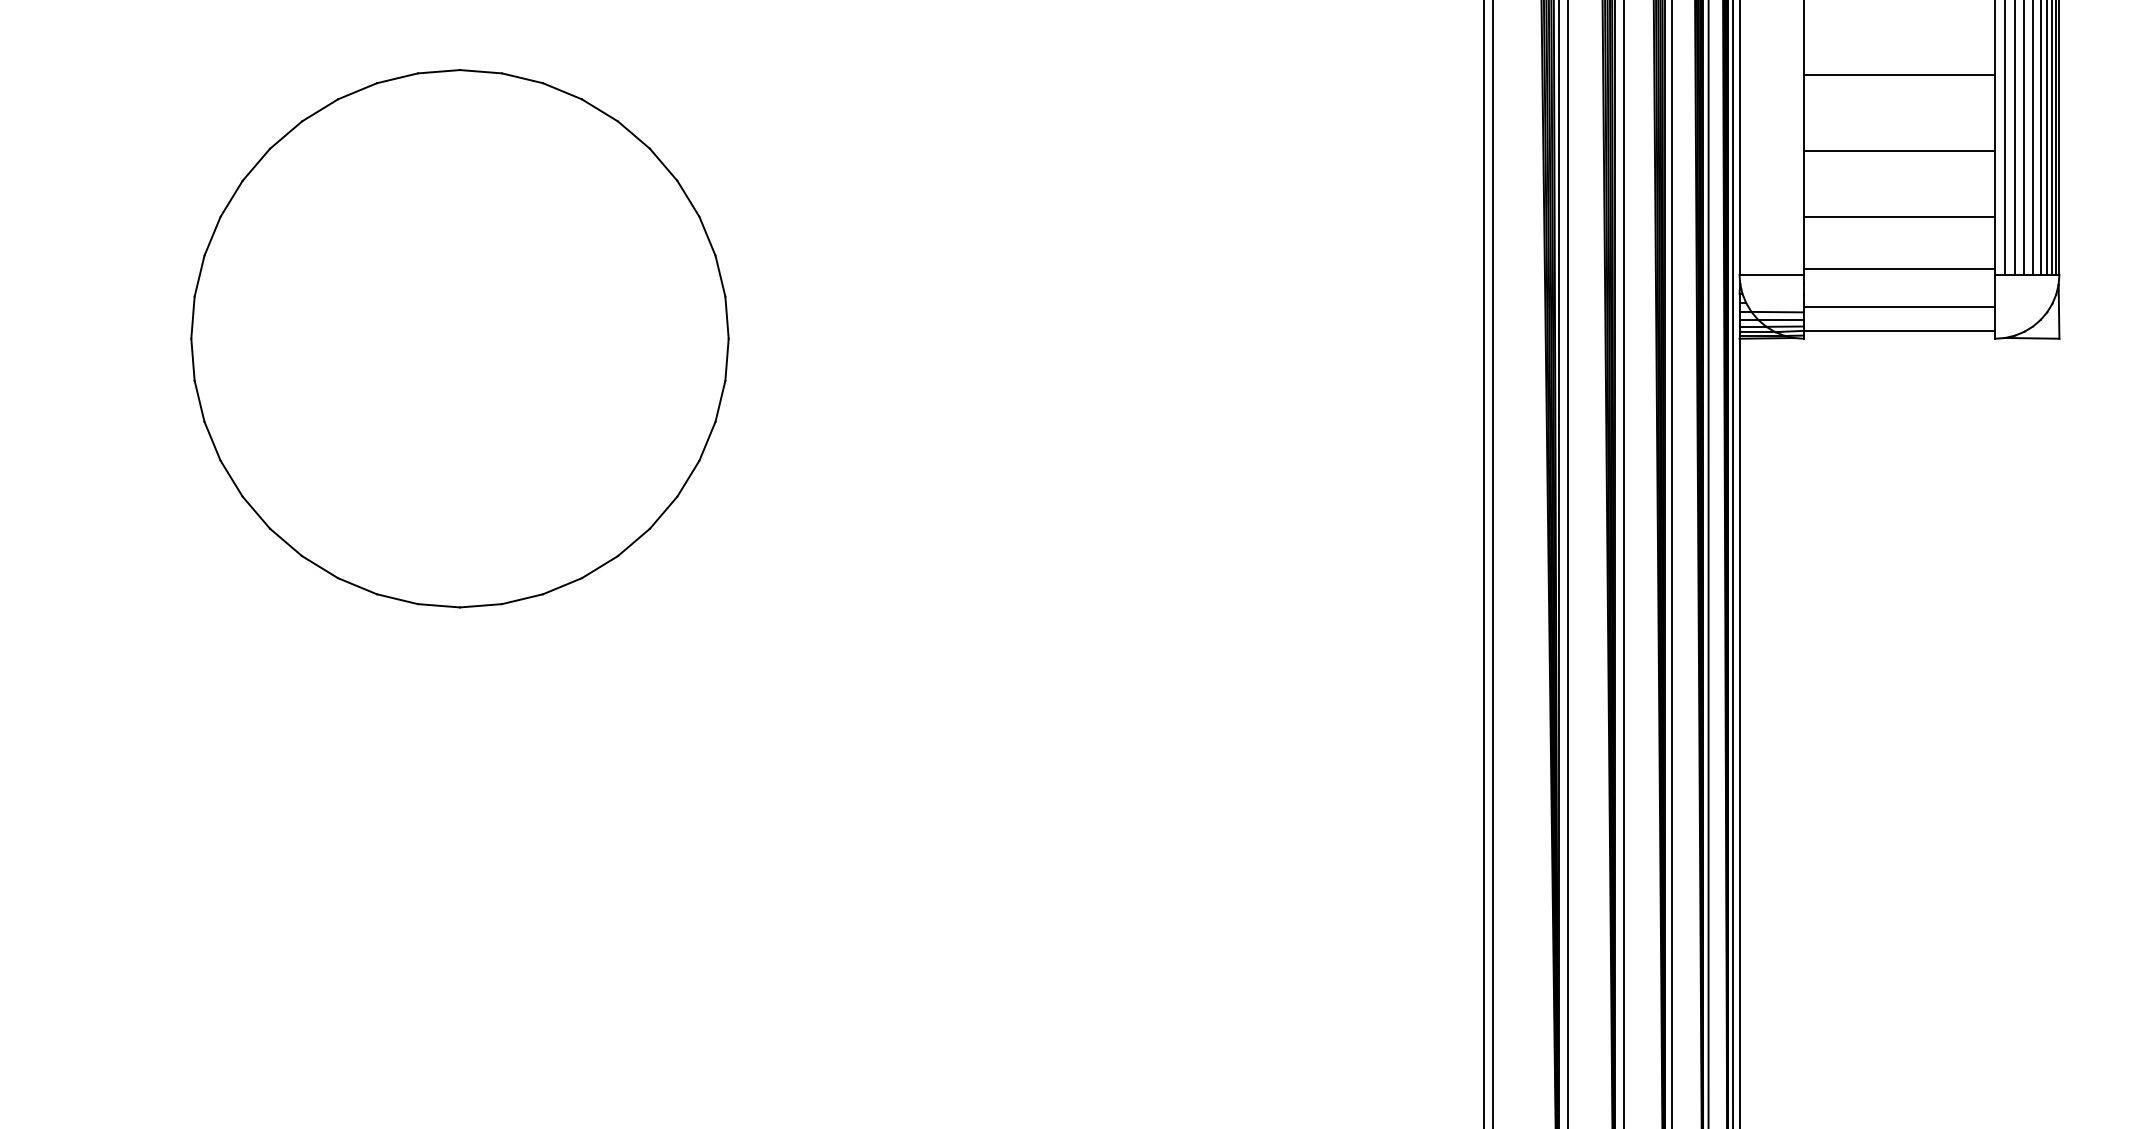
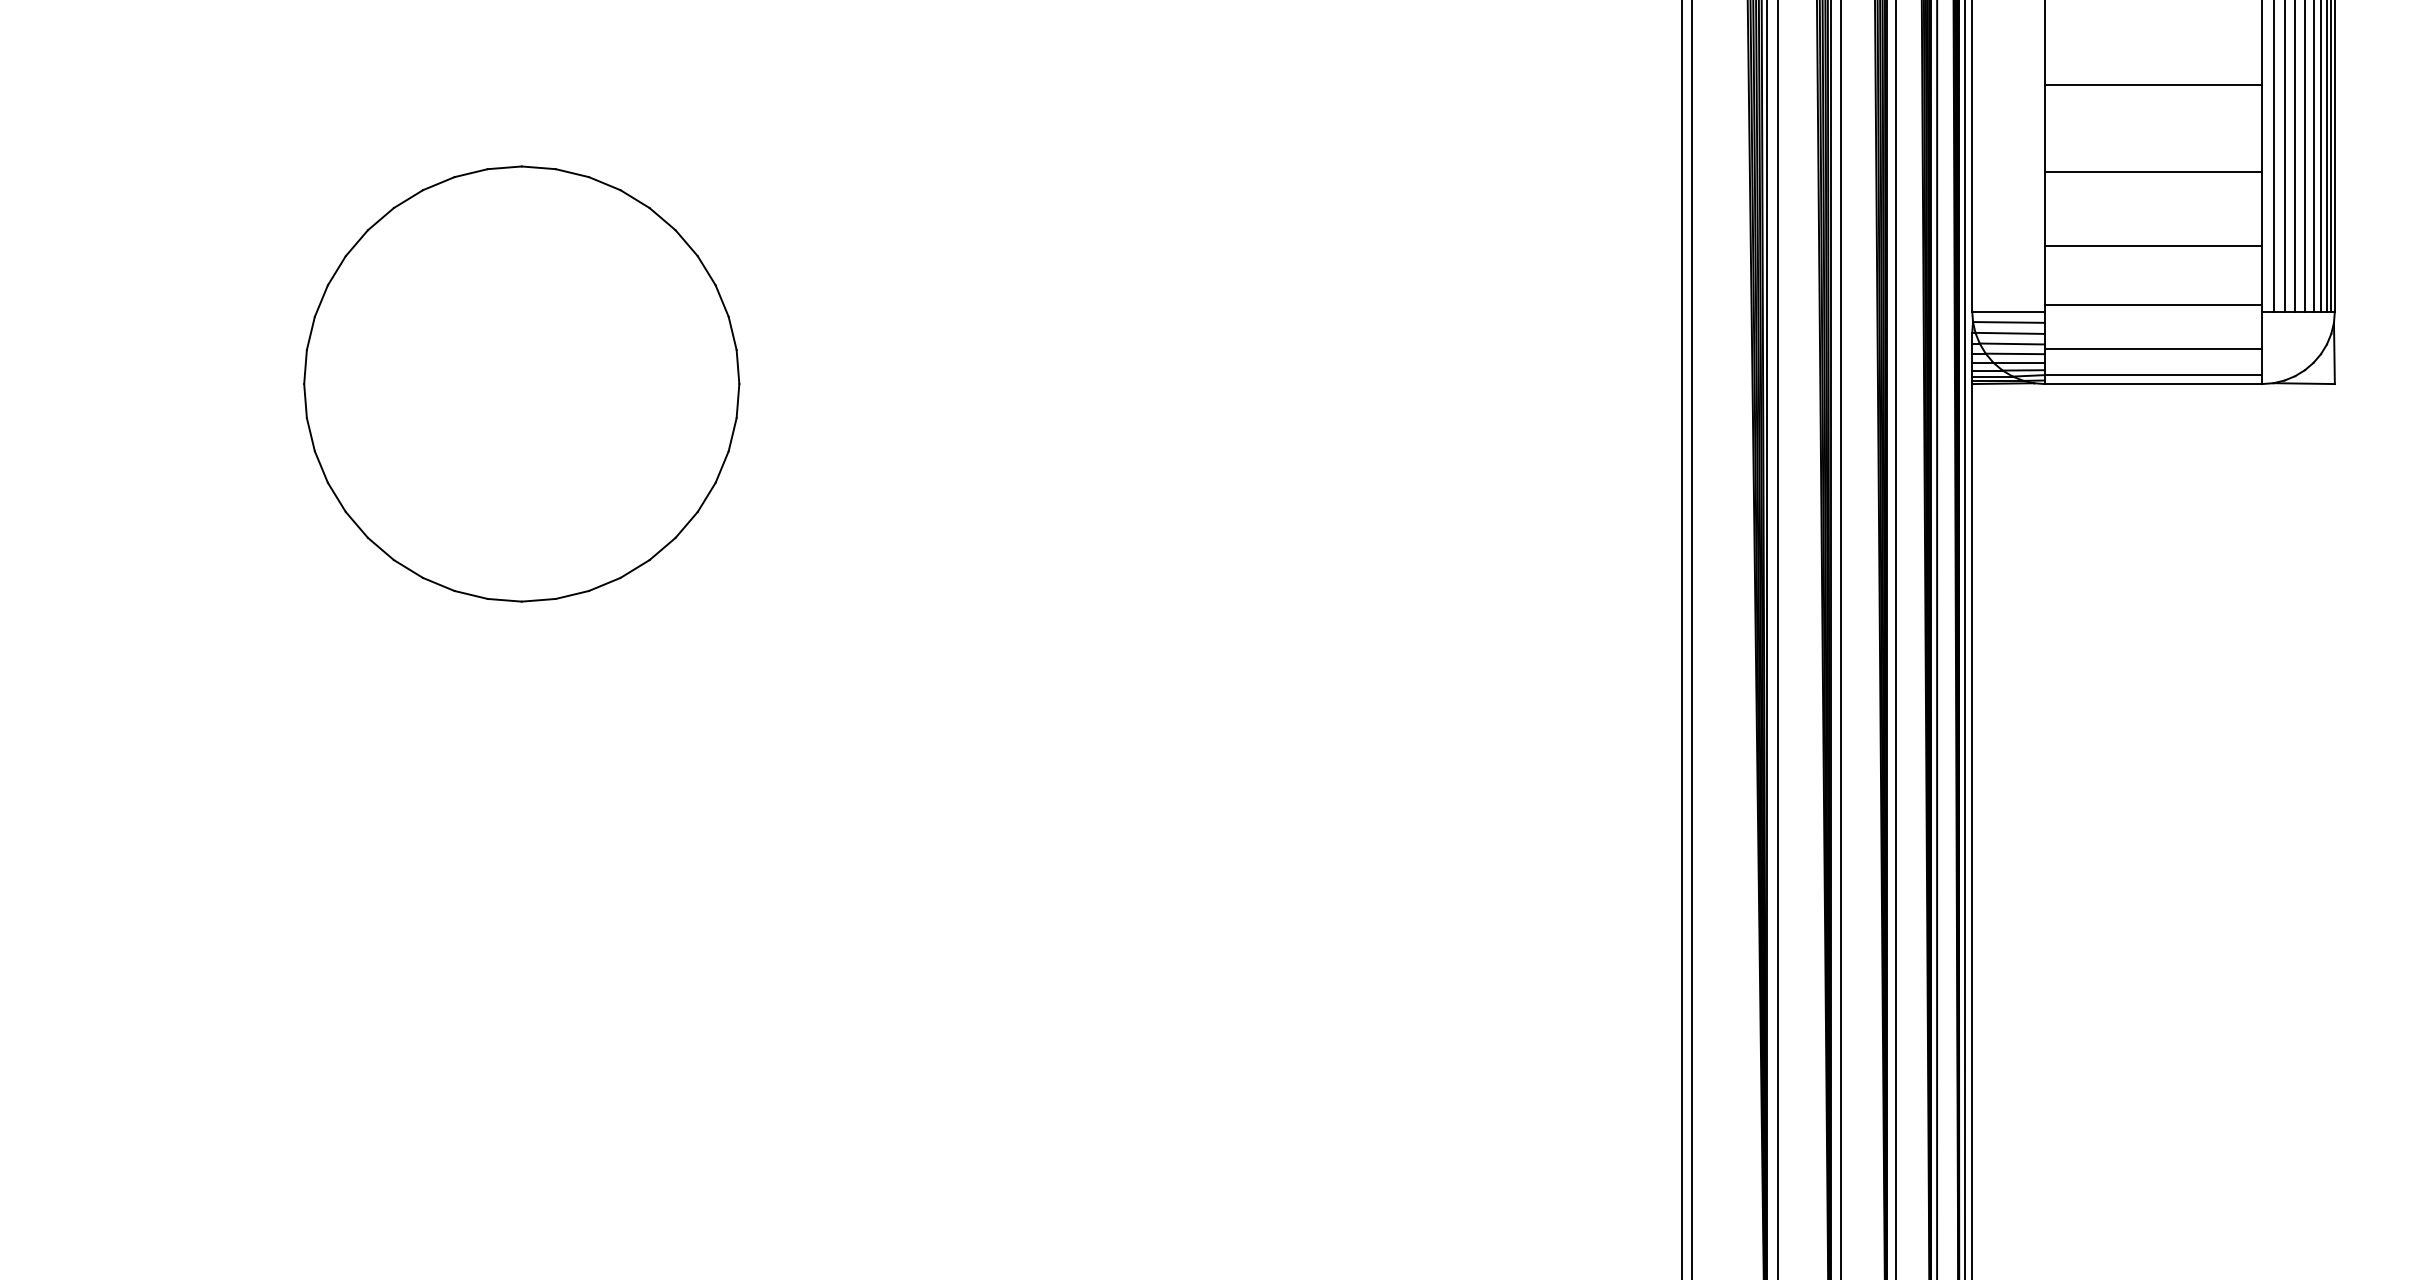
line: (1771, 284) -> (2008, 322), added
line: (1772, 293) -> (2009, 332), added
line: (1774, 302) -> (2011, 343), added
part: (459, 338) -> (521, 383), size x0.71
line: (1899, 339) -> (2153, 384), added

